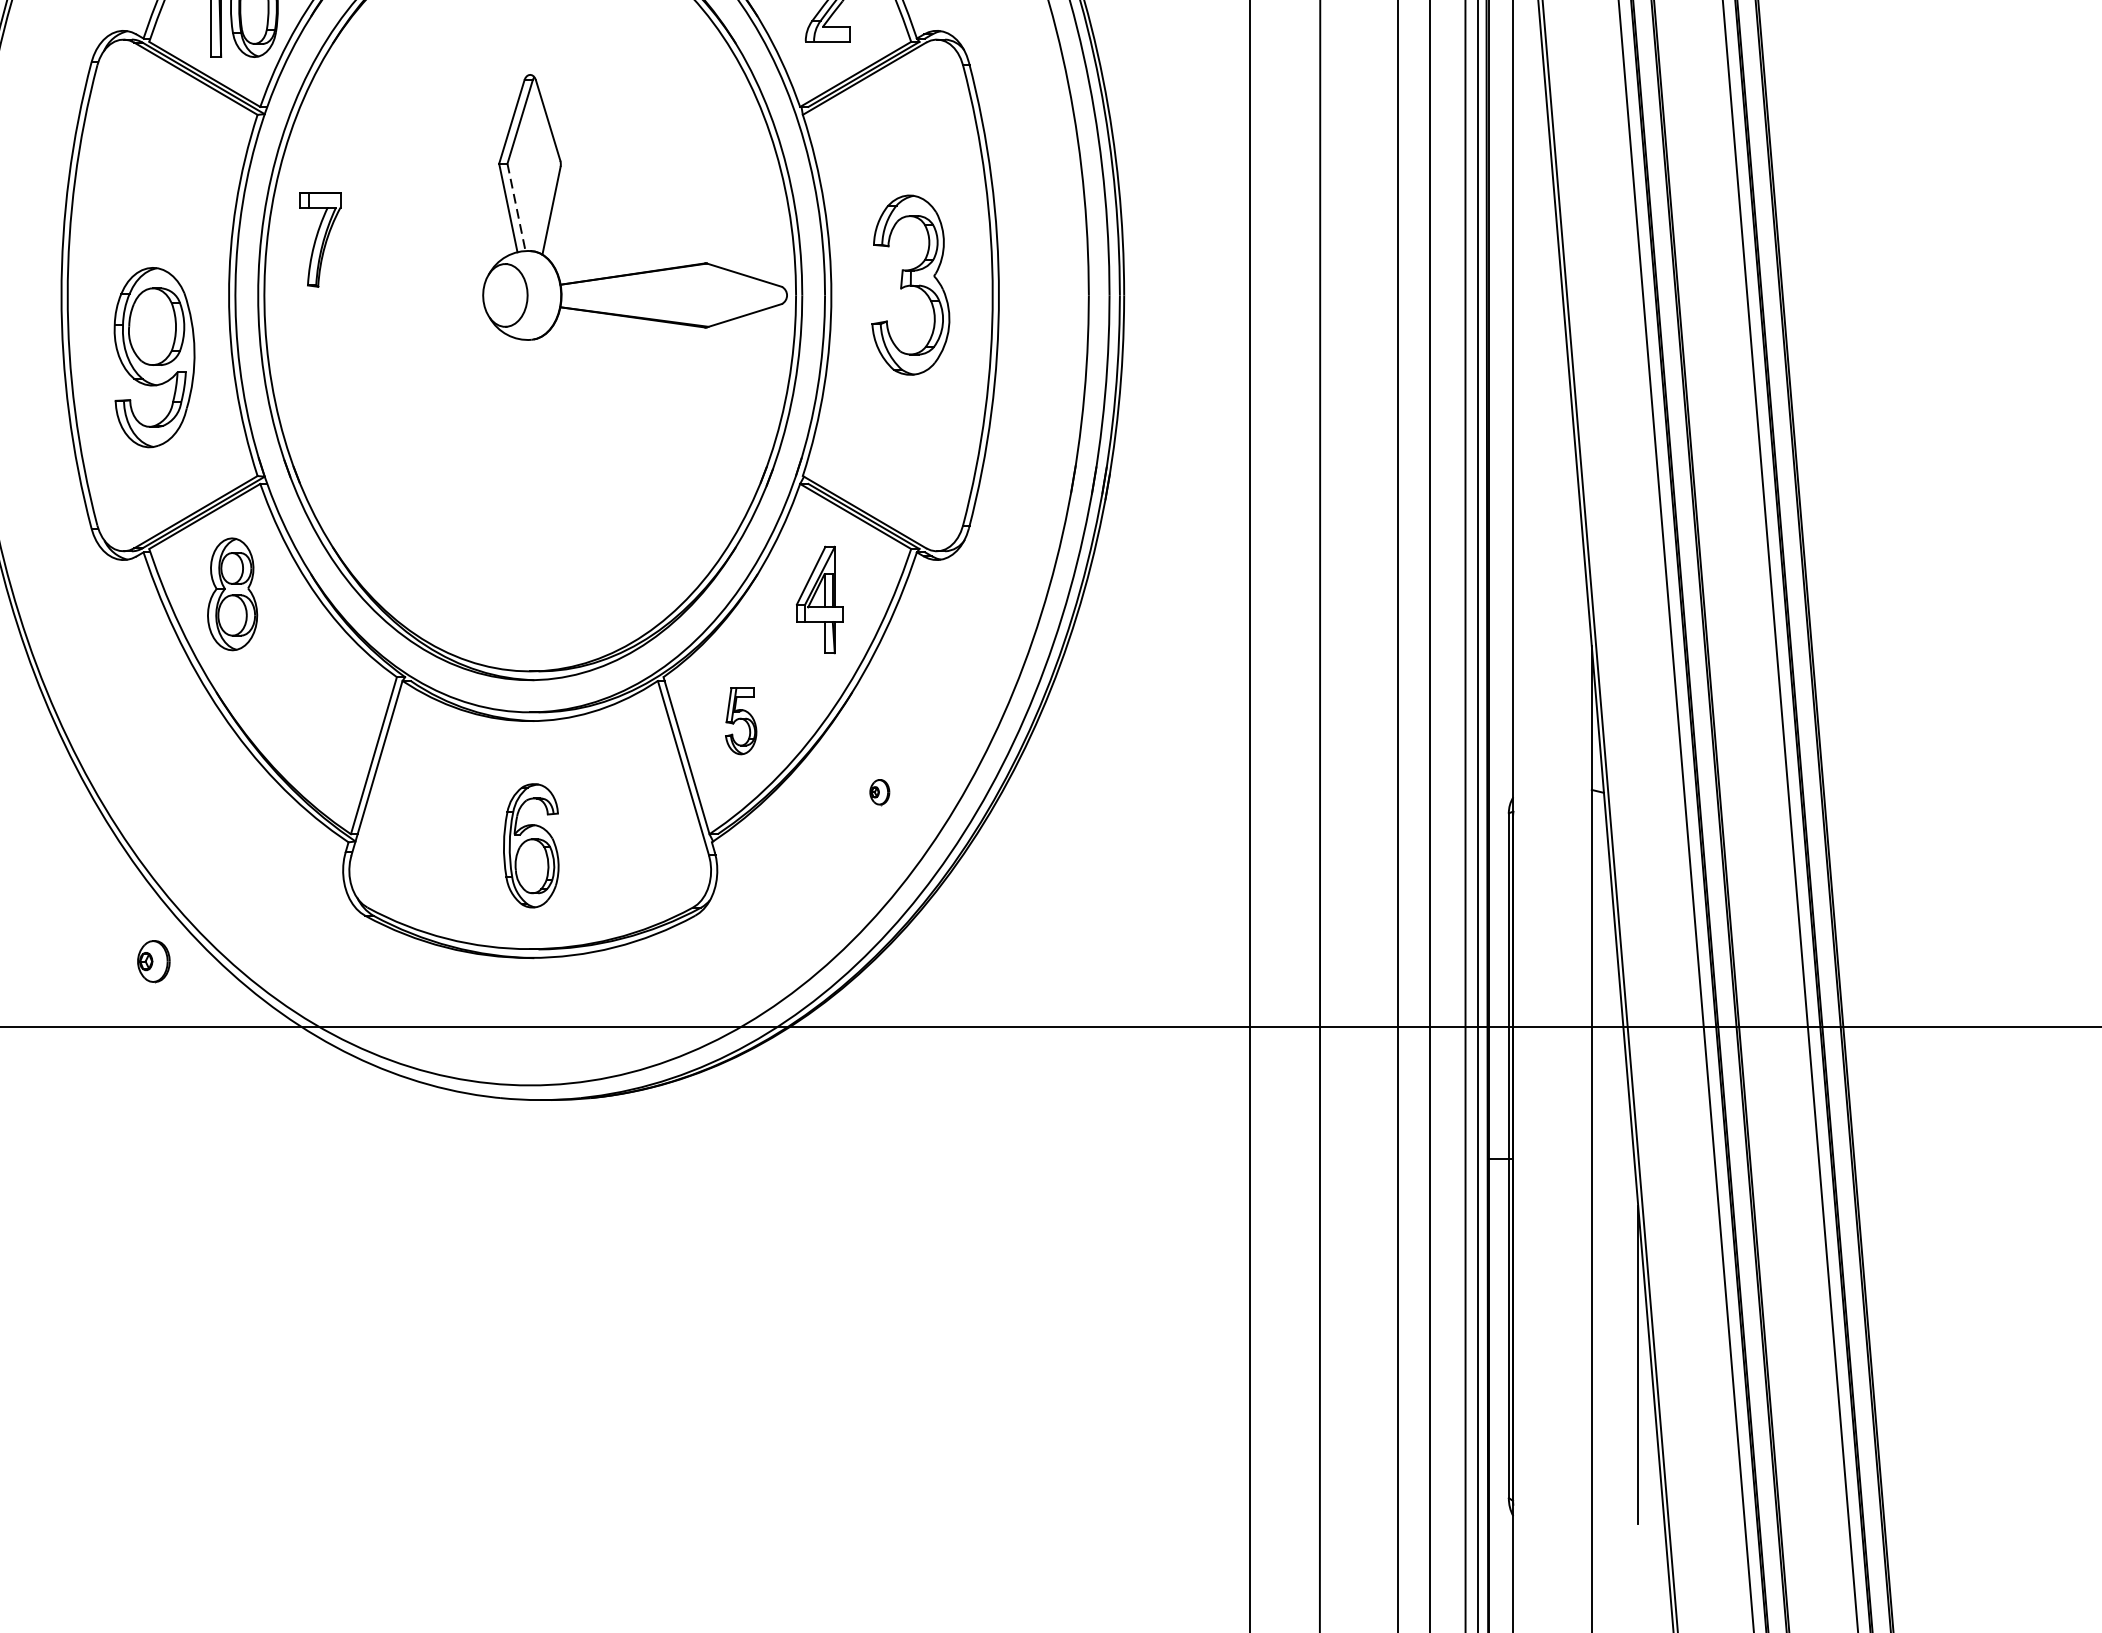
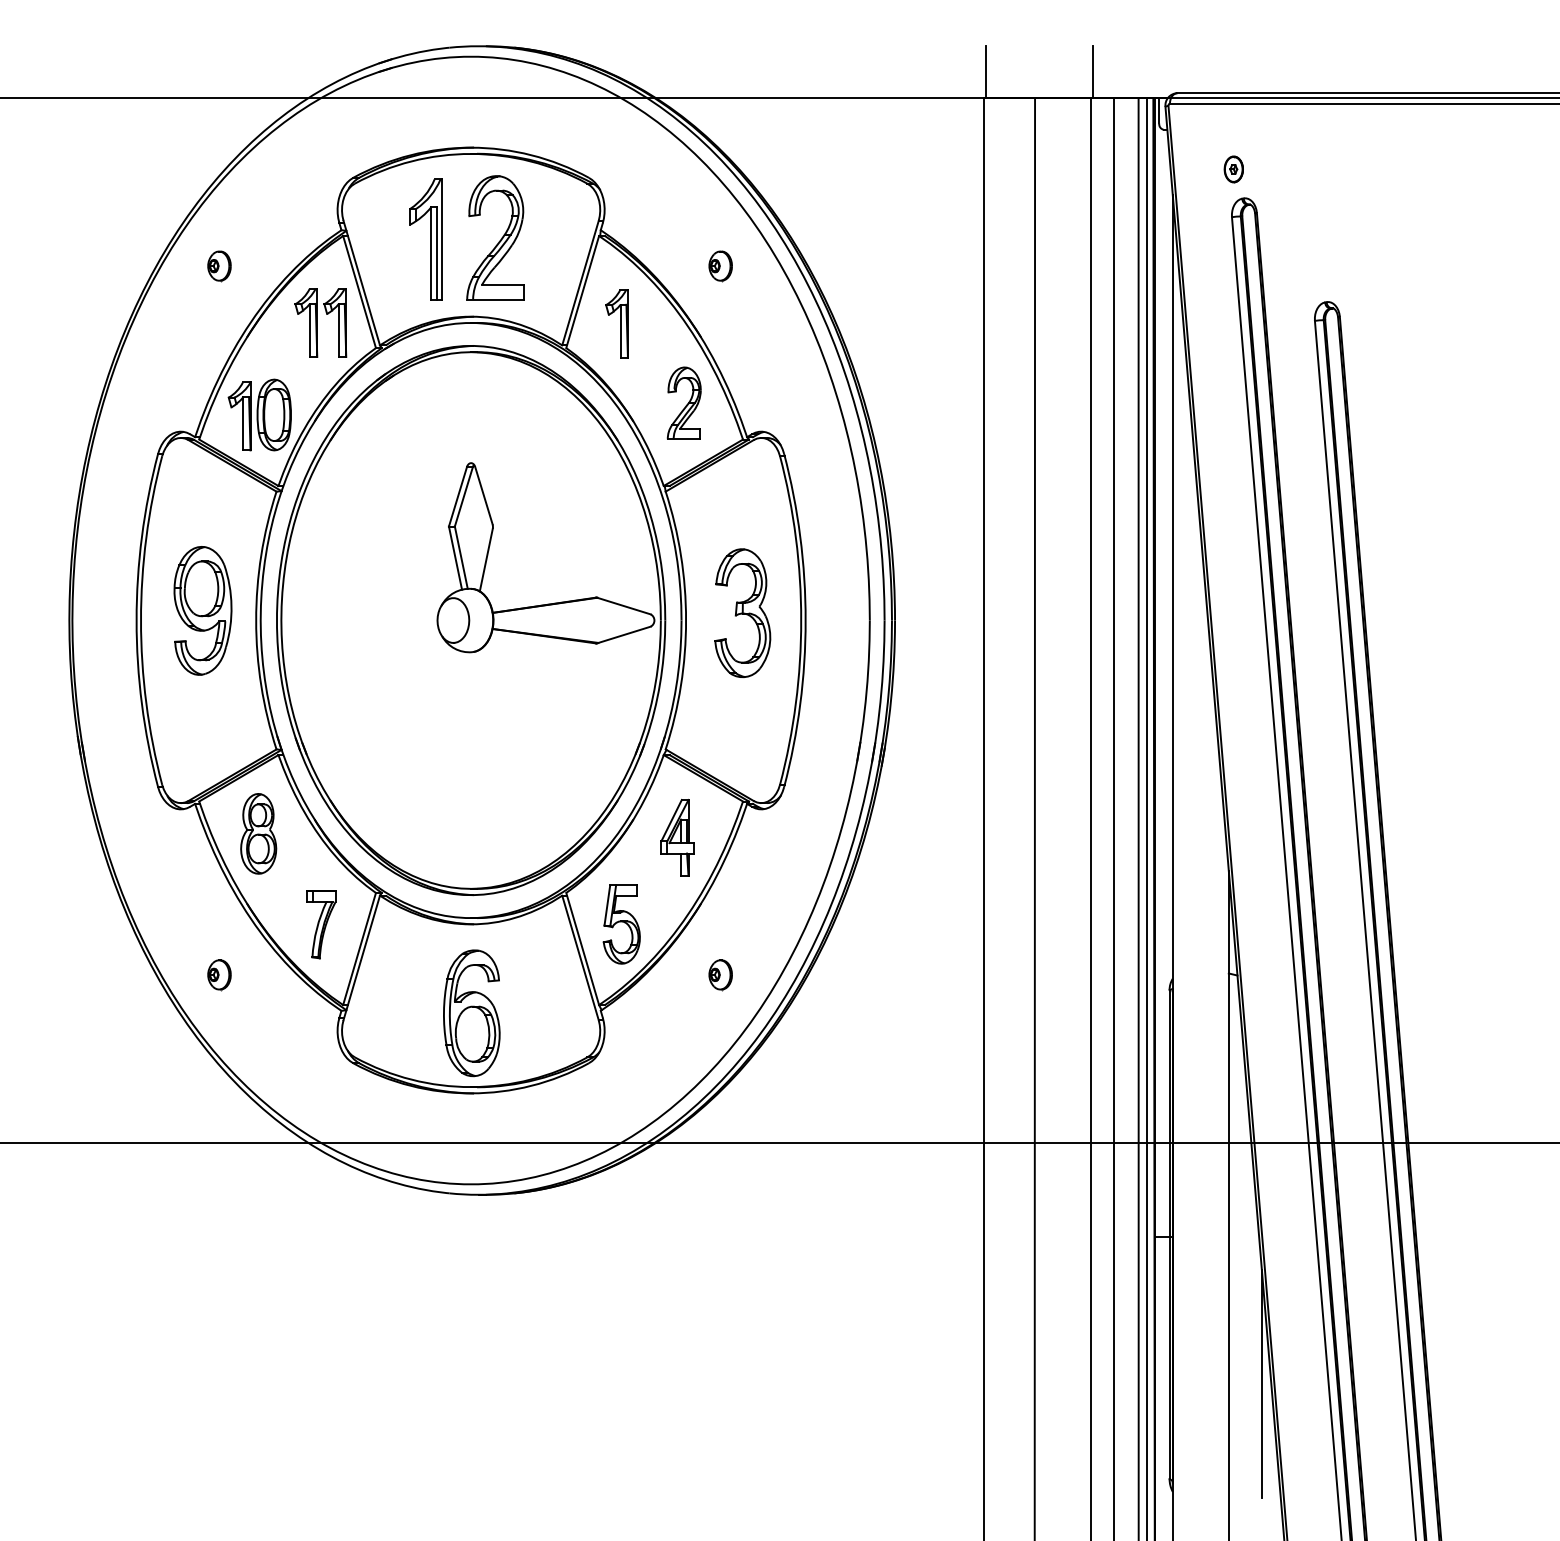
line: (516, 207) -> (461, 557), dashed -> solid
part: (320, 239) -> (321, 924), moved
part: (153, 357) -> (202, 610), moved
part: (740, 721) -> (621, 924), size x1.67
part: (879, 792) -> (720, 975), size x1.67
part: (530, 846) -> (471, 1013), size x1.43
part: (153, 962) -> (219, 975), moved

